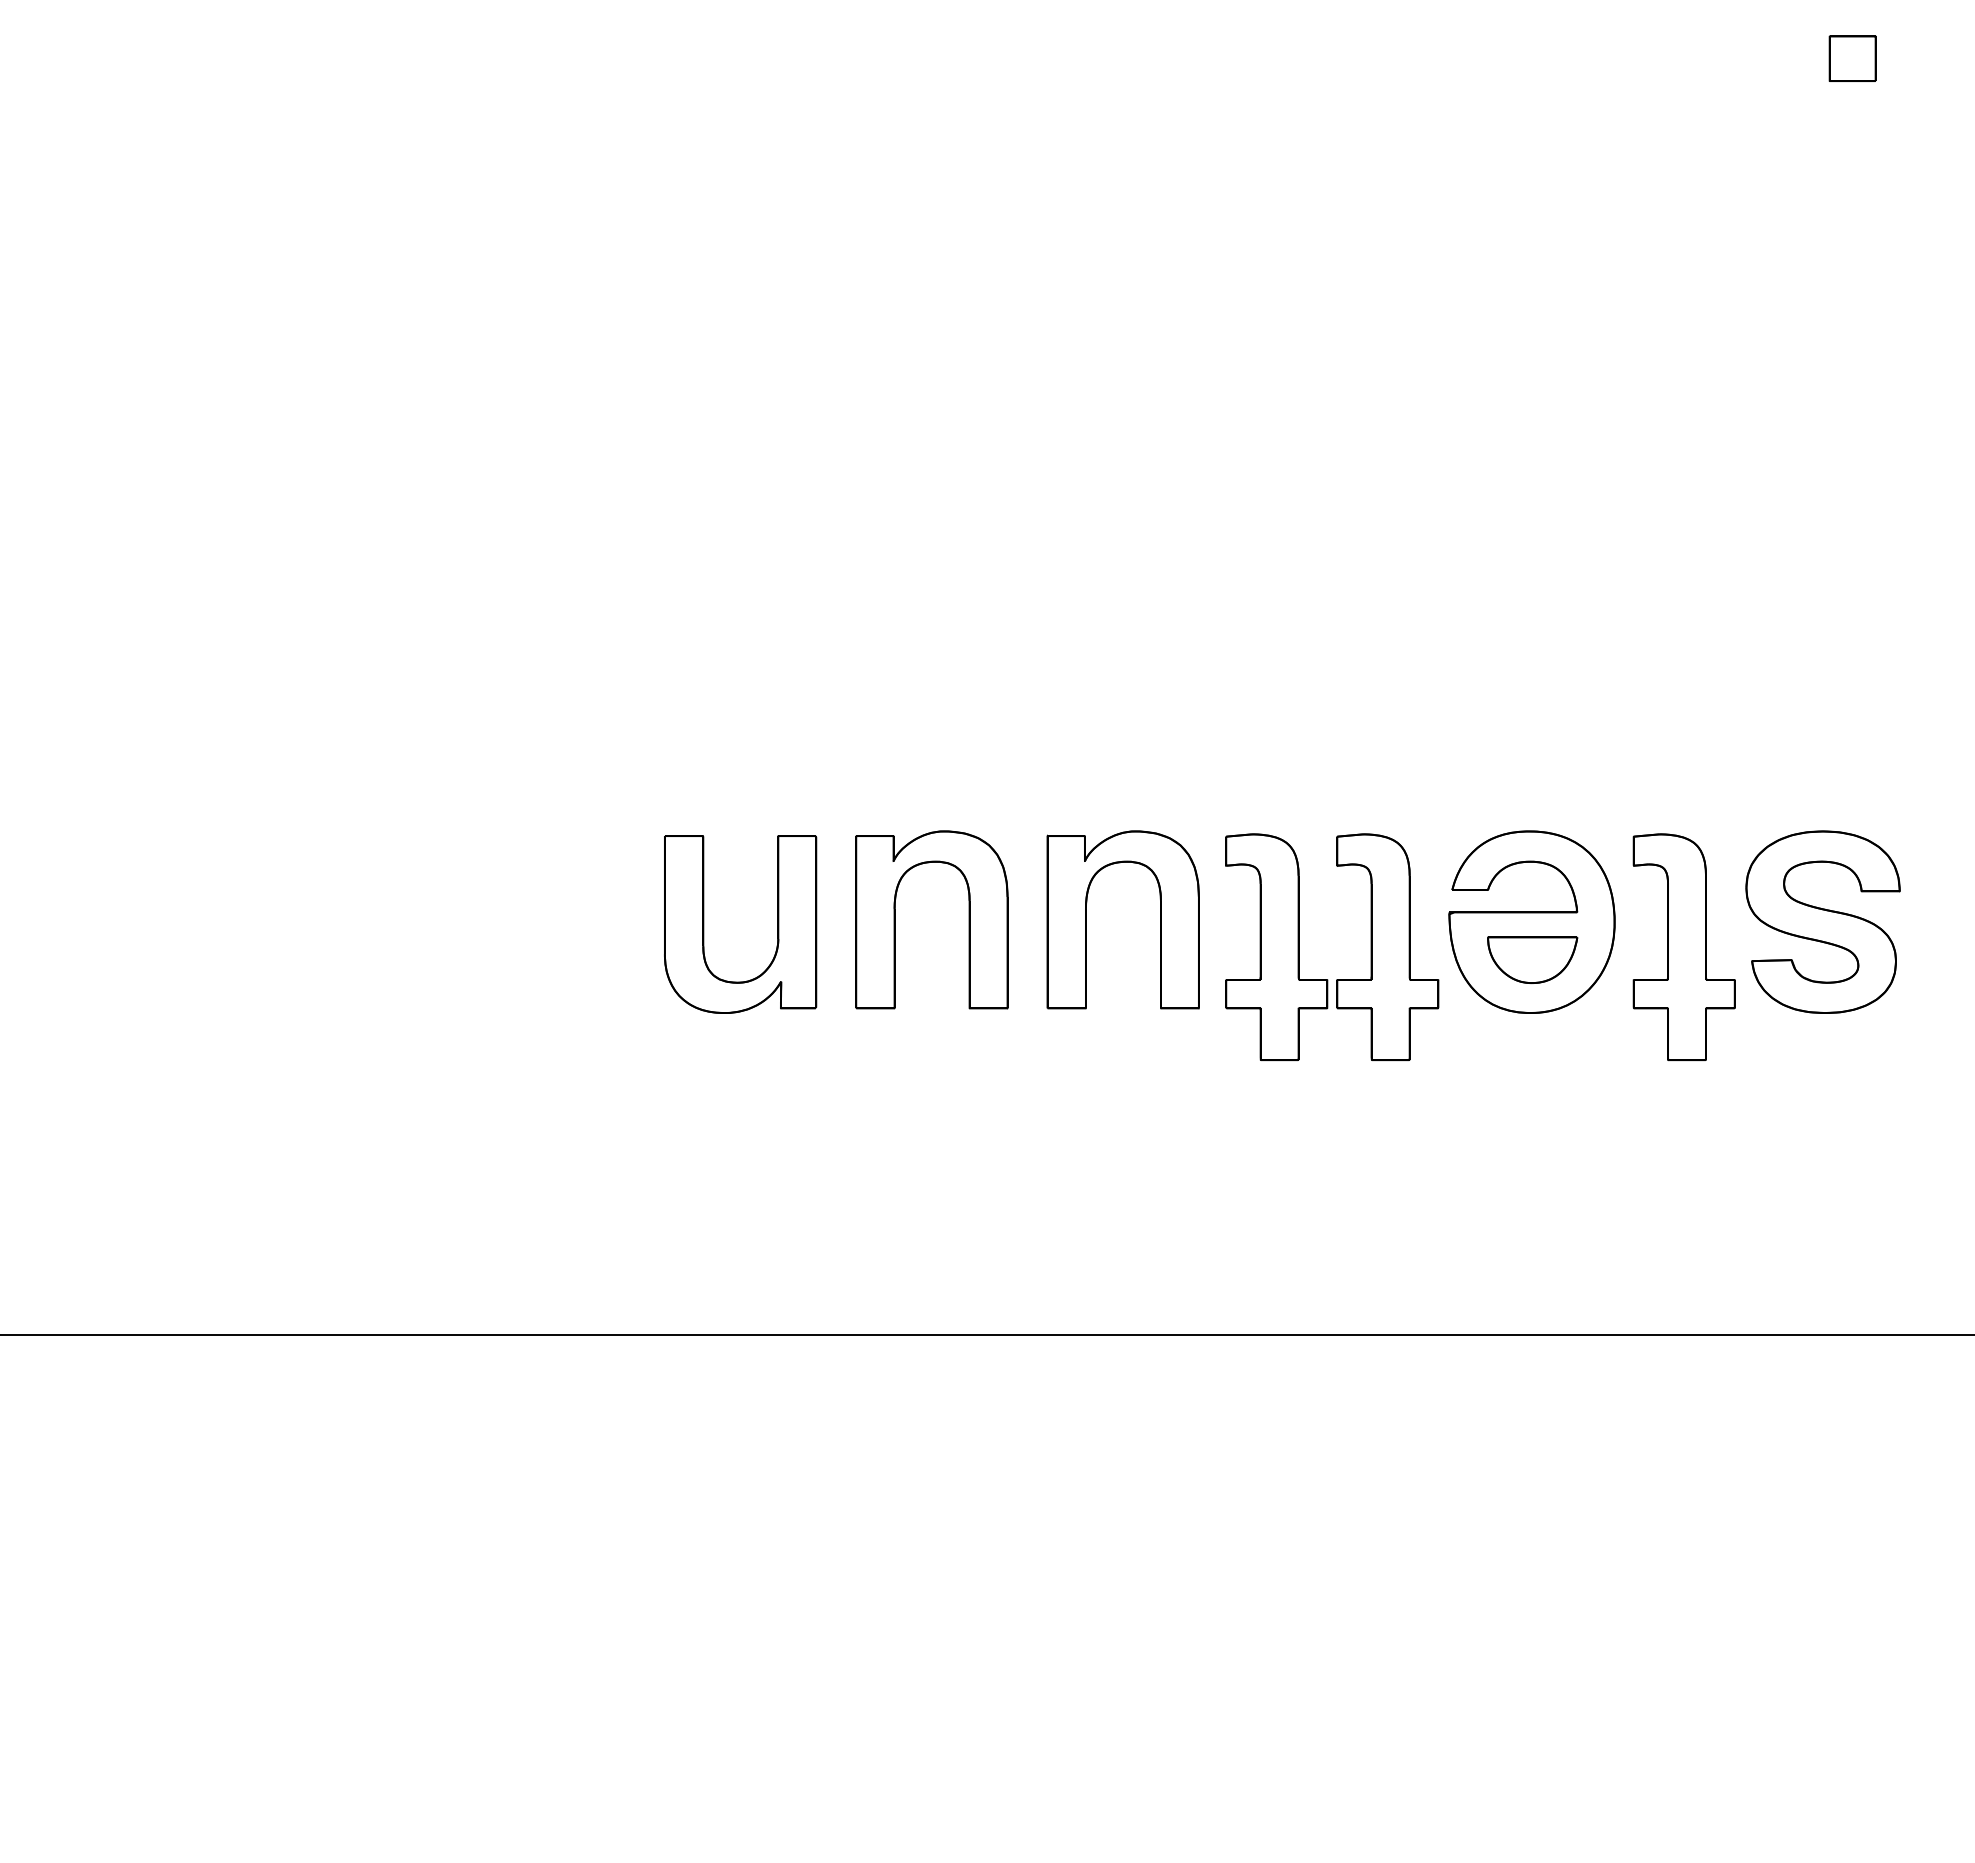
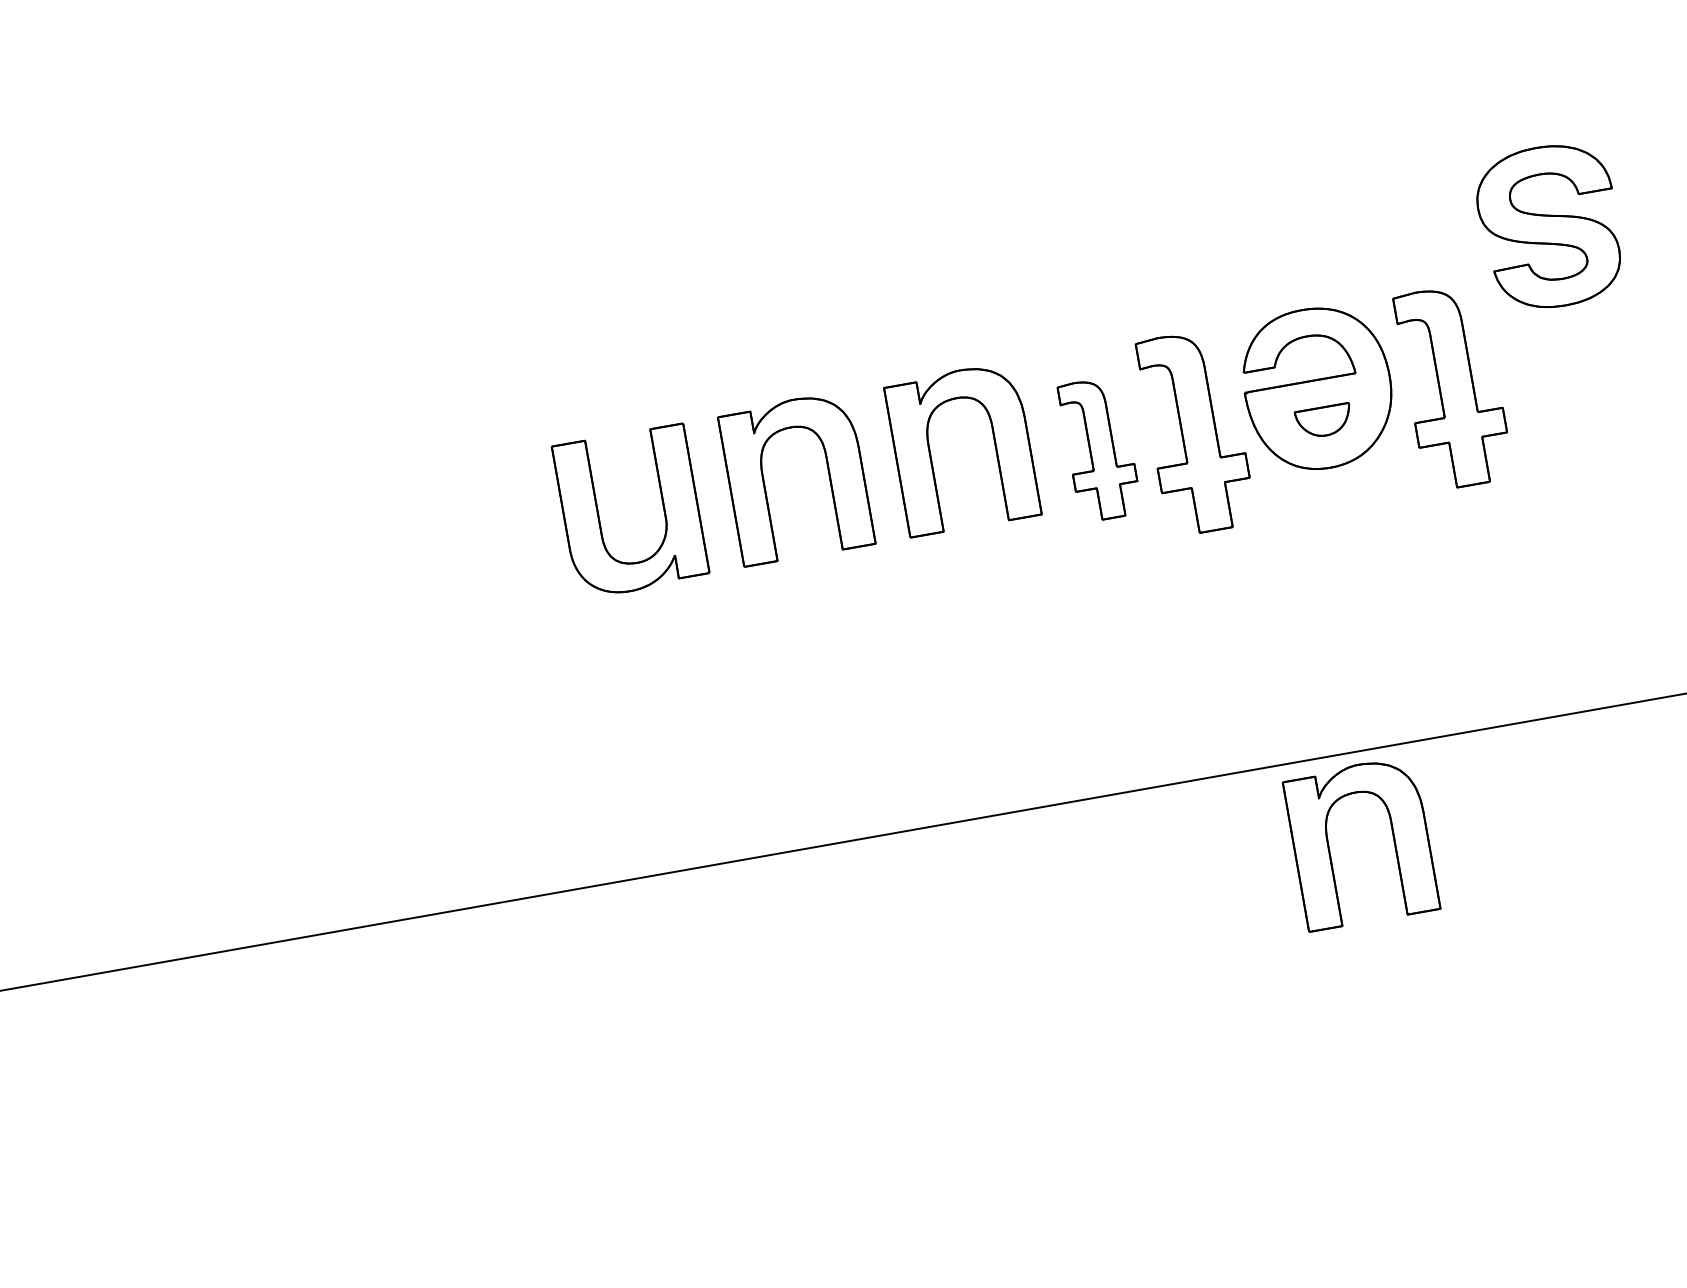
part: (1822, 921) -> (1549, 226), moved
part: (1276, 946) -> (1099, 448), size x0.7
part: (1532, 959) -> (1324, 420), size x0.7
part: (1454, 1438) -> (1329, 848), added

